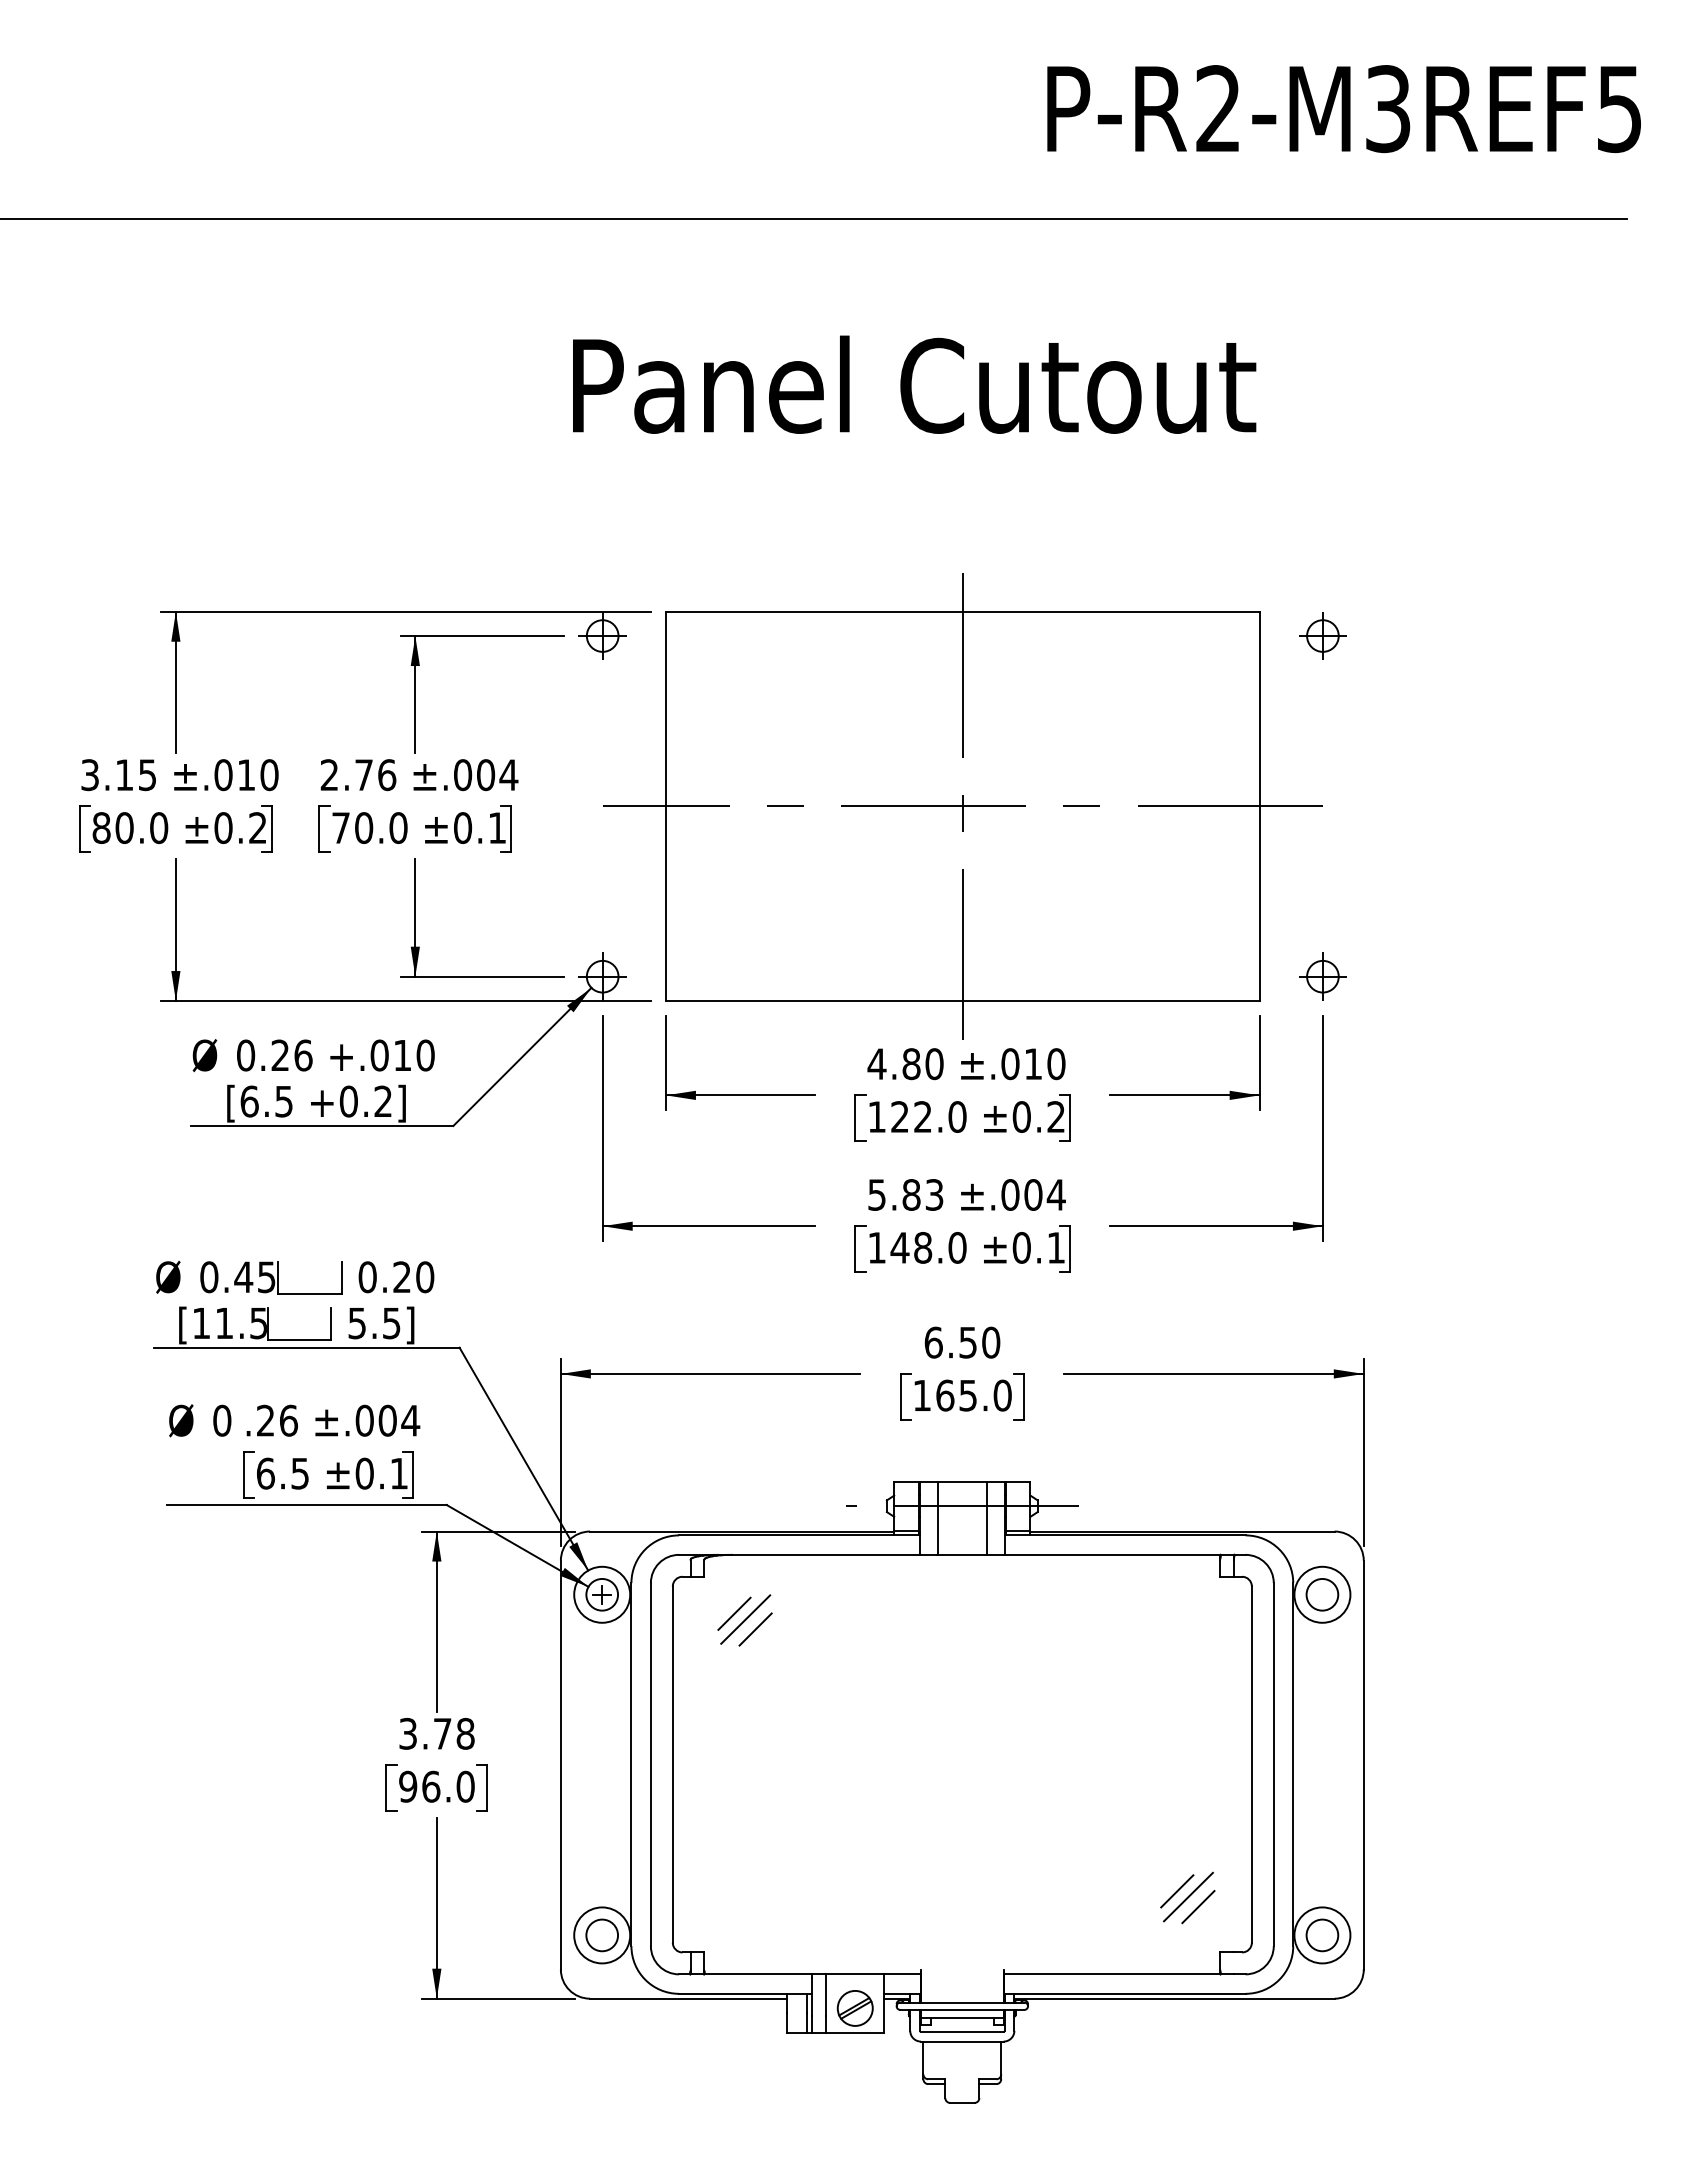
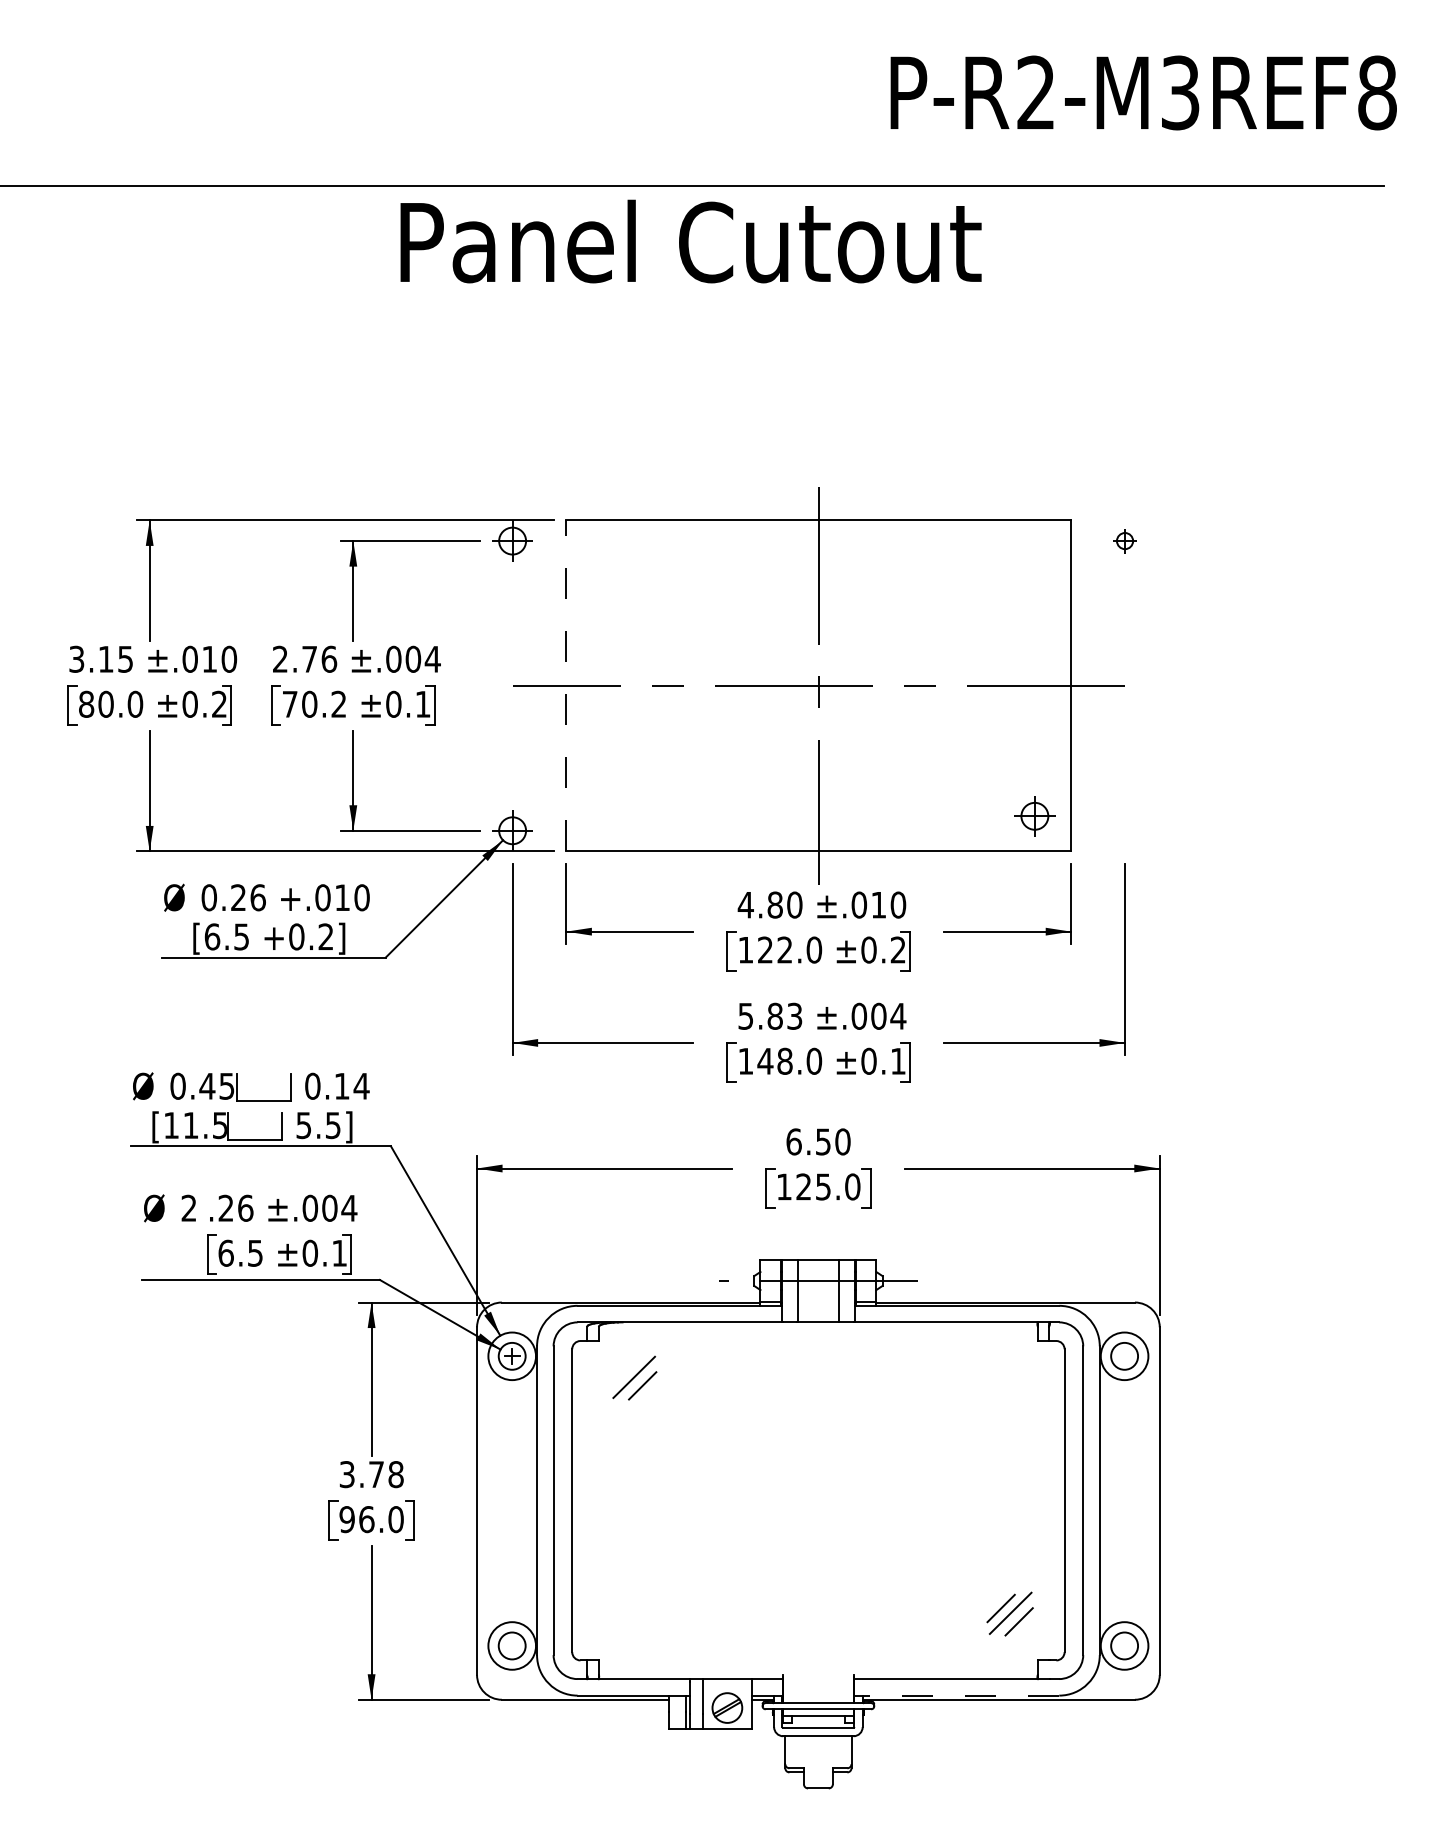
text: (1619, 109) -> (1377, 93), P-R2-M3REF5 -> P-R2-M3REF8
text: (914, 384) -> (691, 241), moved
part: (1322, 635) -> (1124, 540), size x0.6
line: (665, 806) -> (566, 686), solid -> dashed
text: (398, 828) -> (338, 704), 70.0 -> 70.2
part: (1322, 976) -> (1034, 816), moved
text: (413, 1277) -> (351, 1086), 0.20 -> 0.14
text: (945, 1395) -> (804, 1186), 165.0 -> 125.0
text: (222, 1420) -> (189, 1208), 0 -> 2
line: (734, 1613) -> (624, 1372), removed
line: (1124, 1993) -> (956, 1695), solid -> dashed

